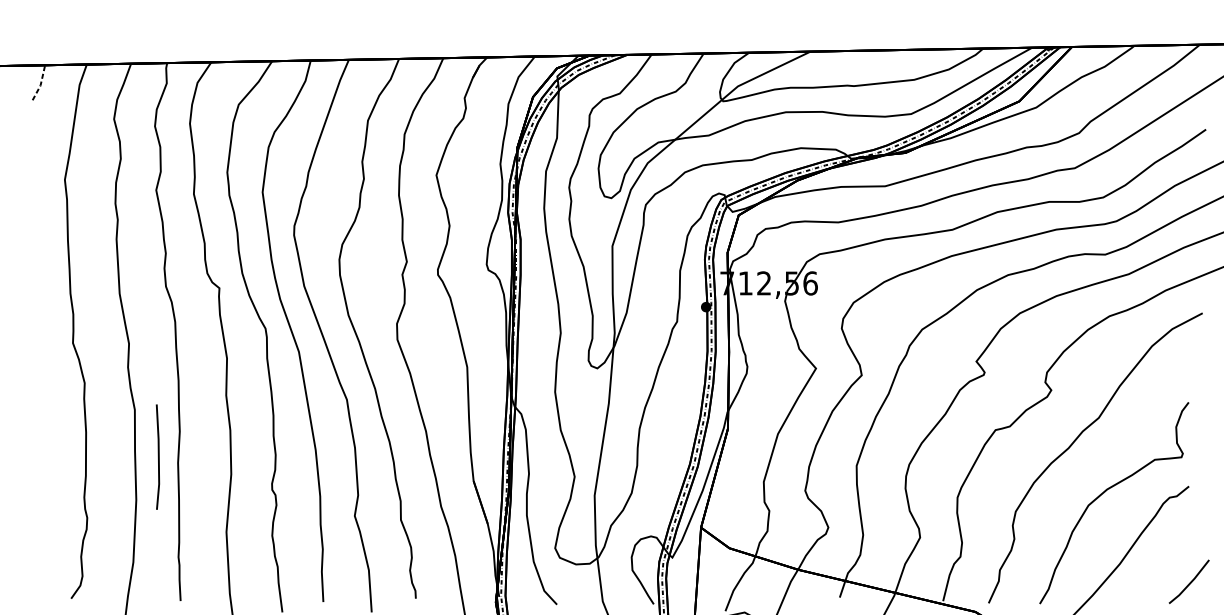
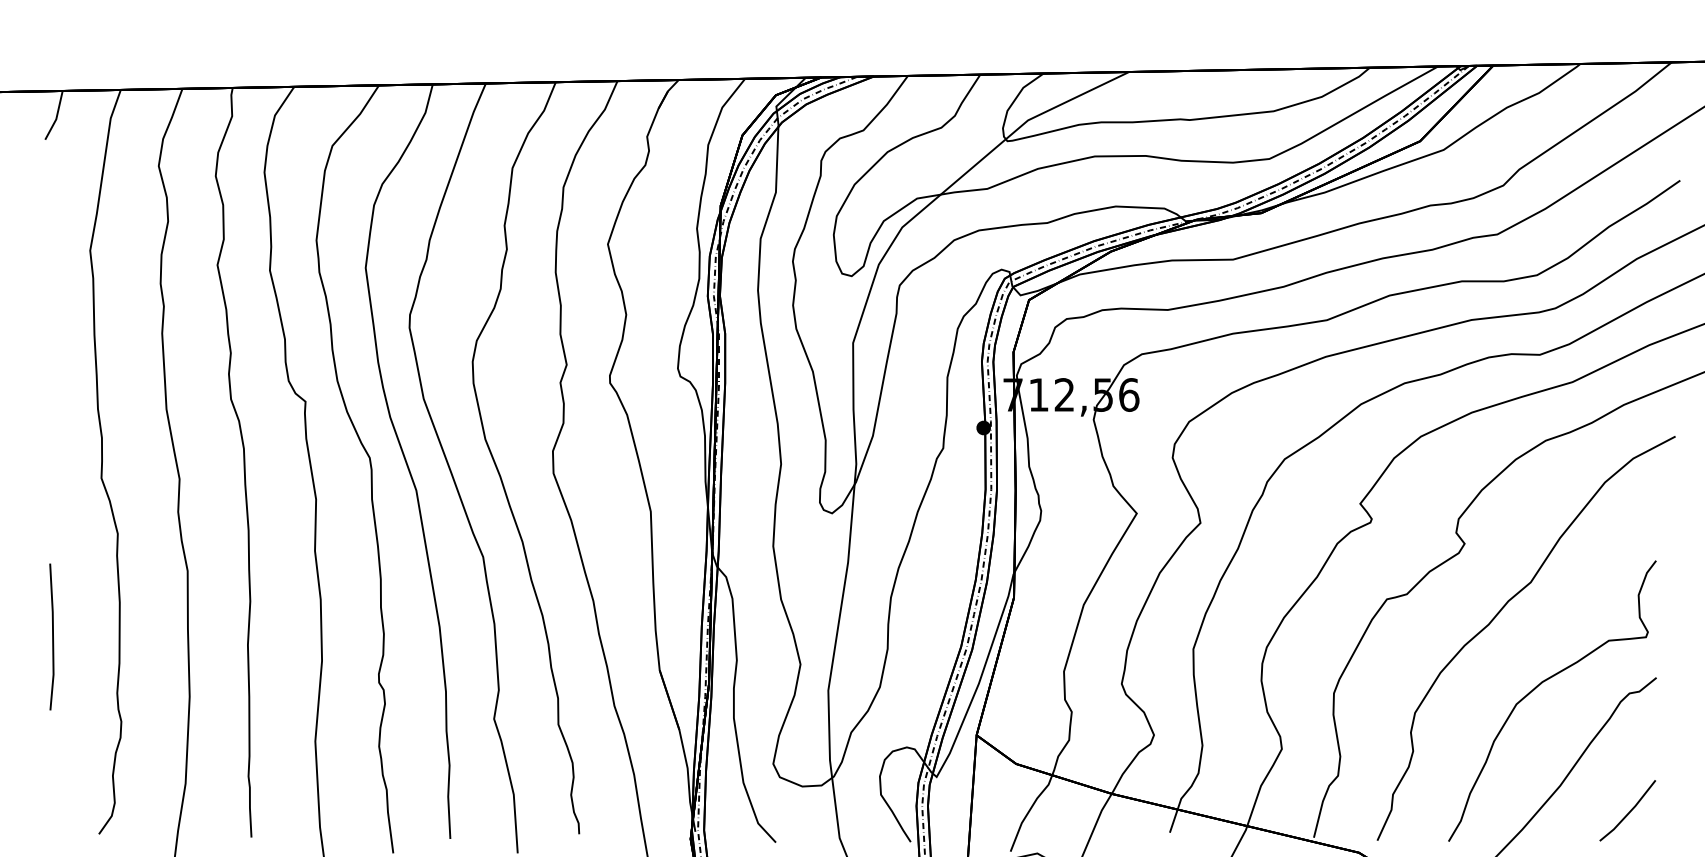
line: (40, 83) -> (56, 116), dashed -> solid
line: (158, 456) -> (52, 636), moved
line: (1190, 582) -> (1629, 811), moved

